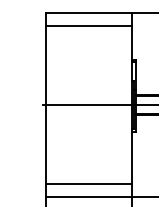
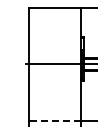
line: (88, 25) -> (54, 15), removed
line: (88, 184) -> (54, 113), removed
line: (88, 196) -> (54, 120), solid -> dashed

